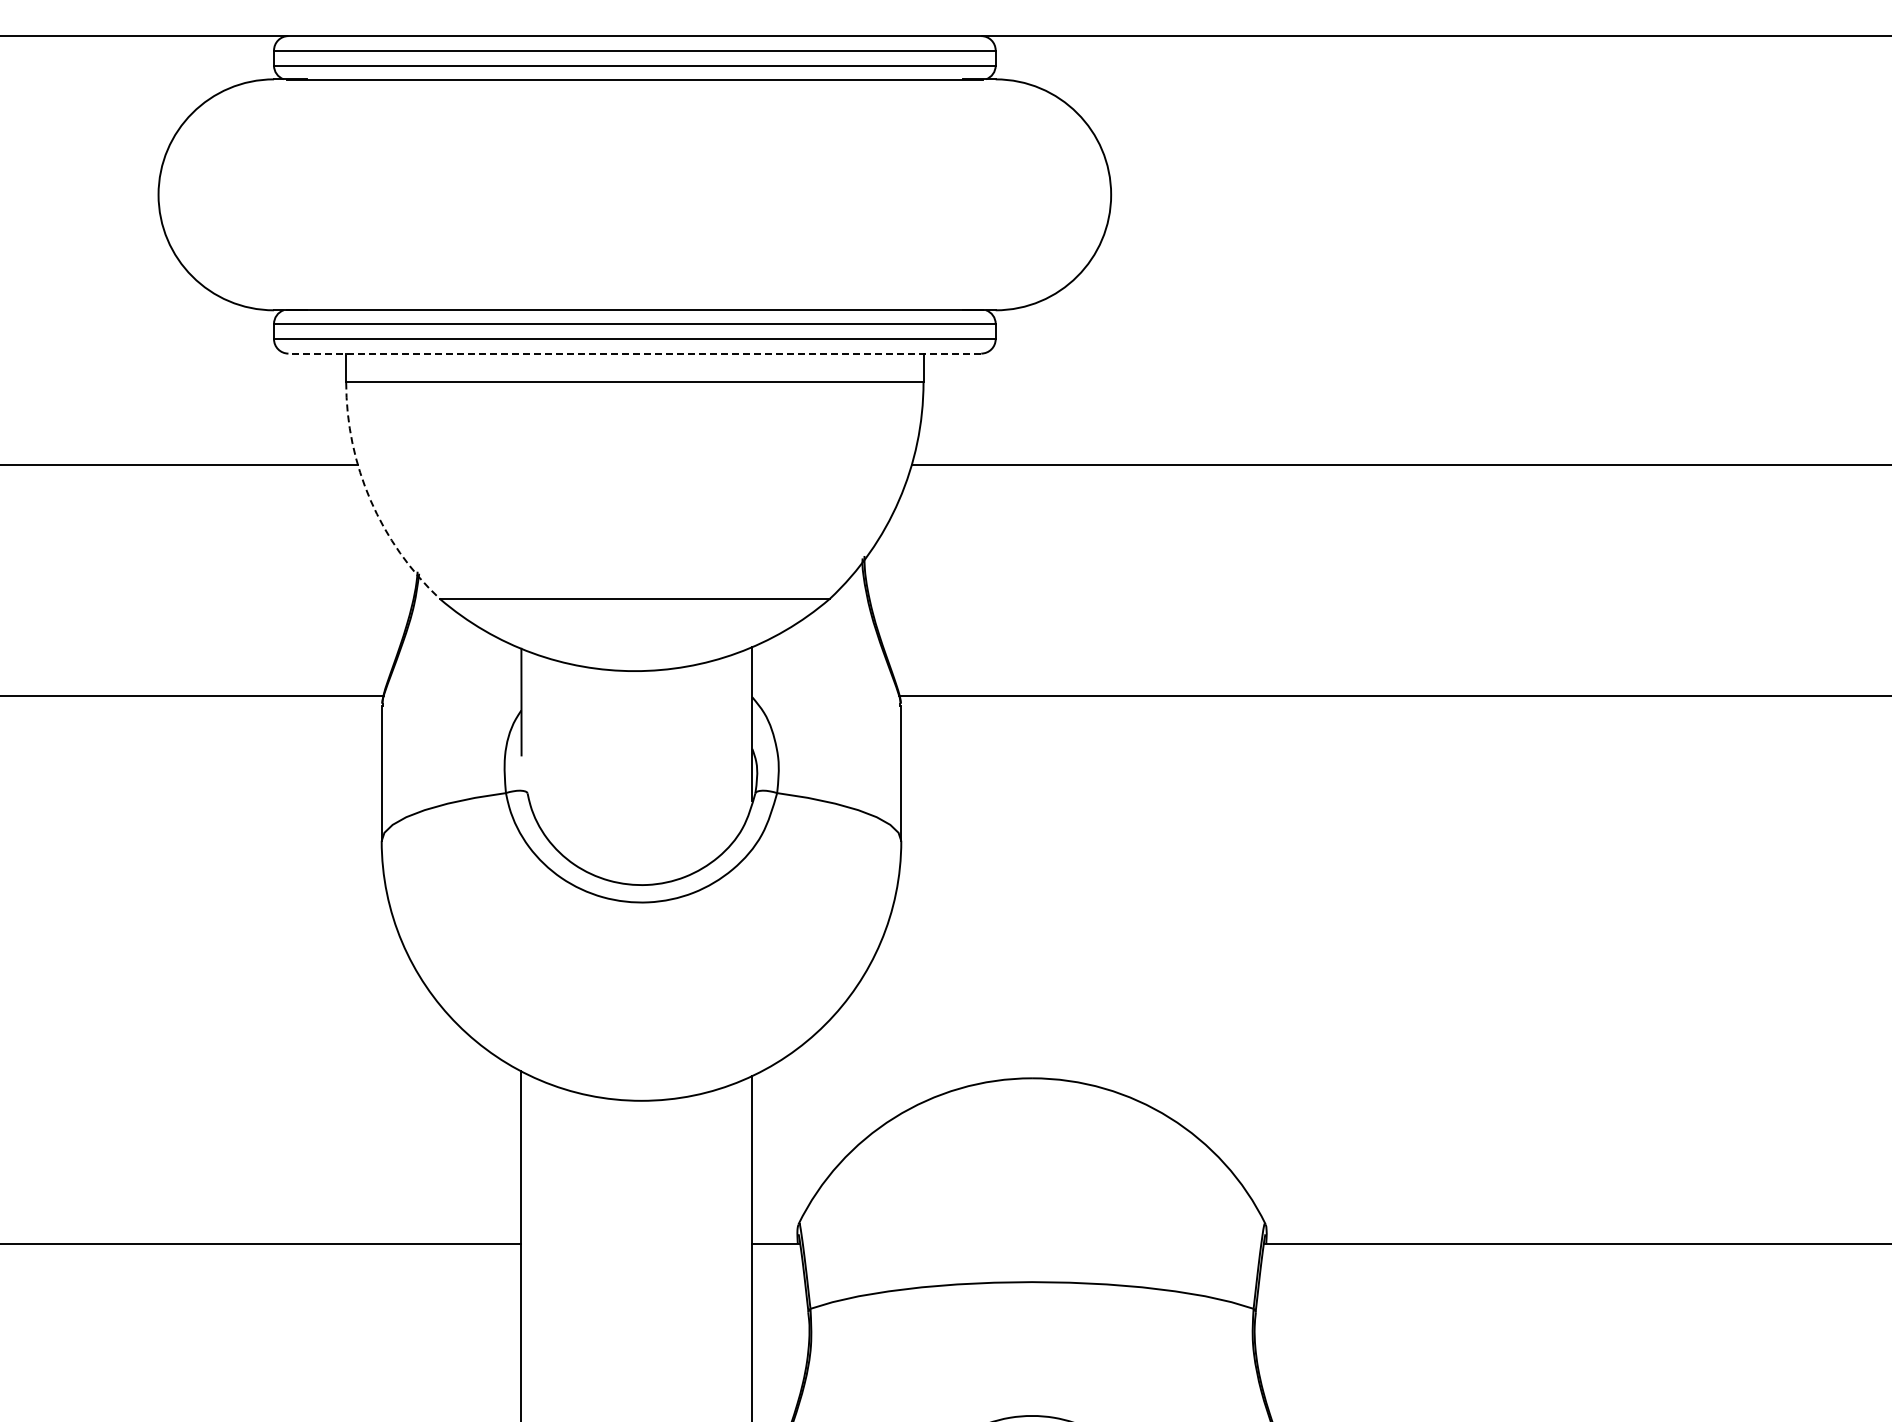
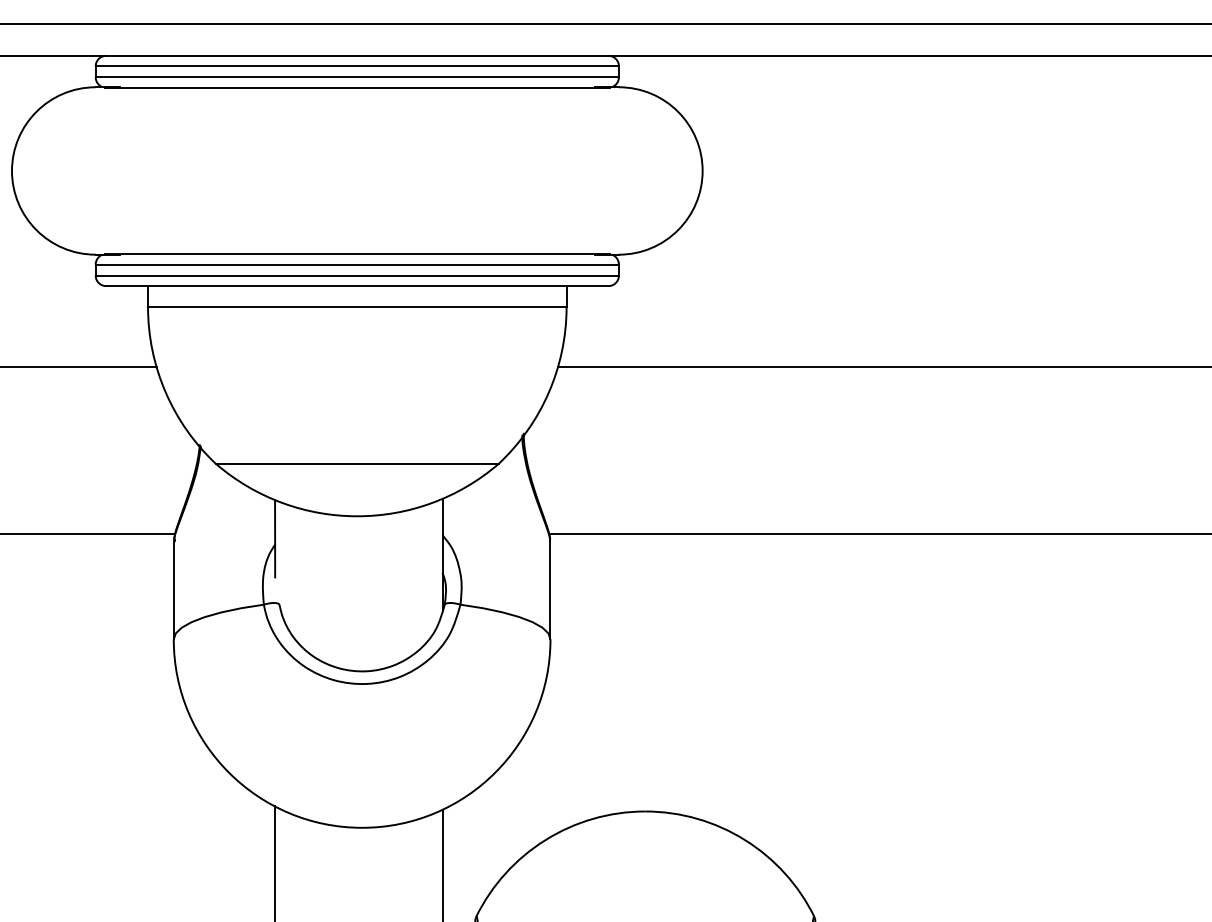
line: (634, 353) -> (357, 285), dashed -> solid
arc: (370, 500) -> (165, 392), dashed -> solid

